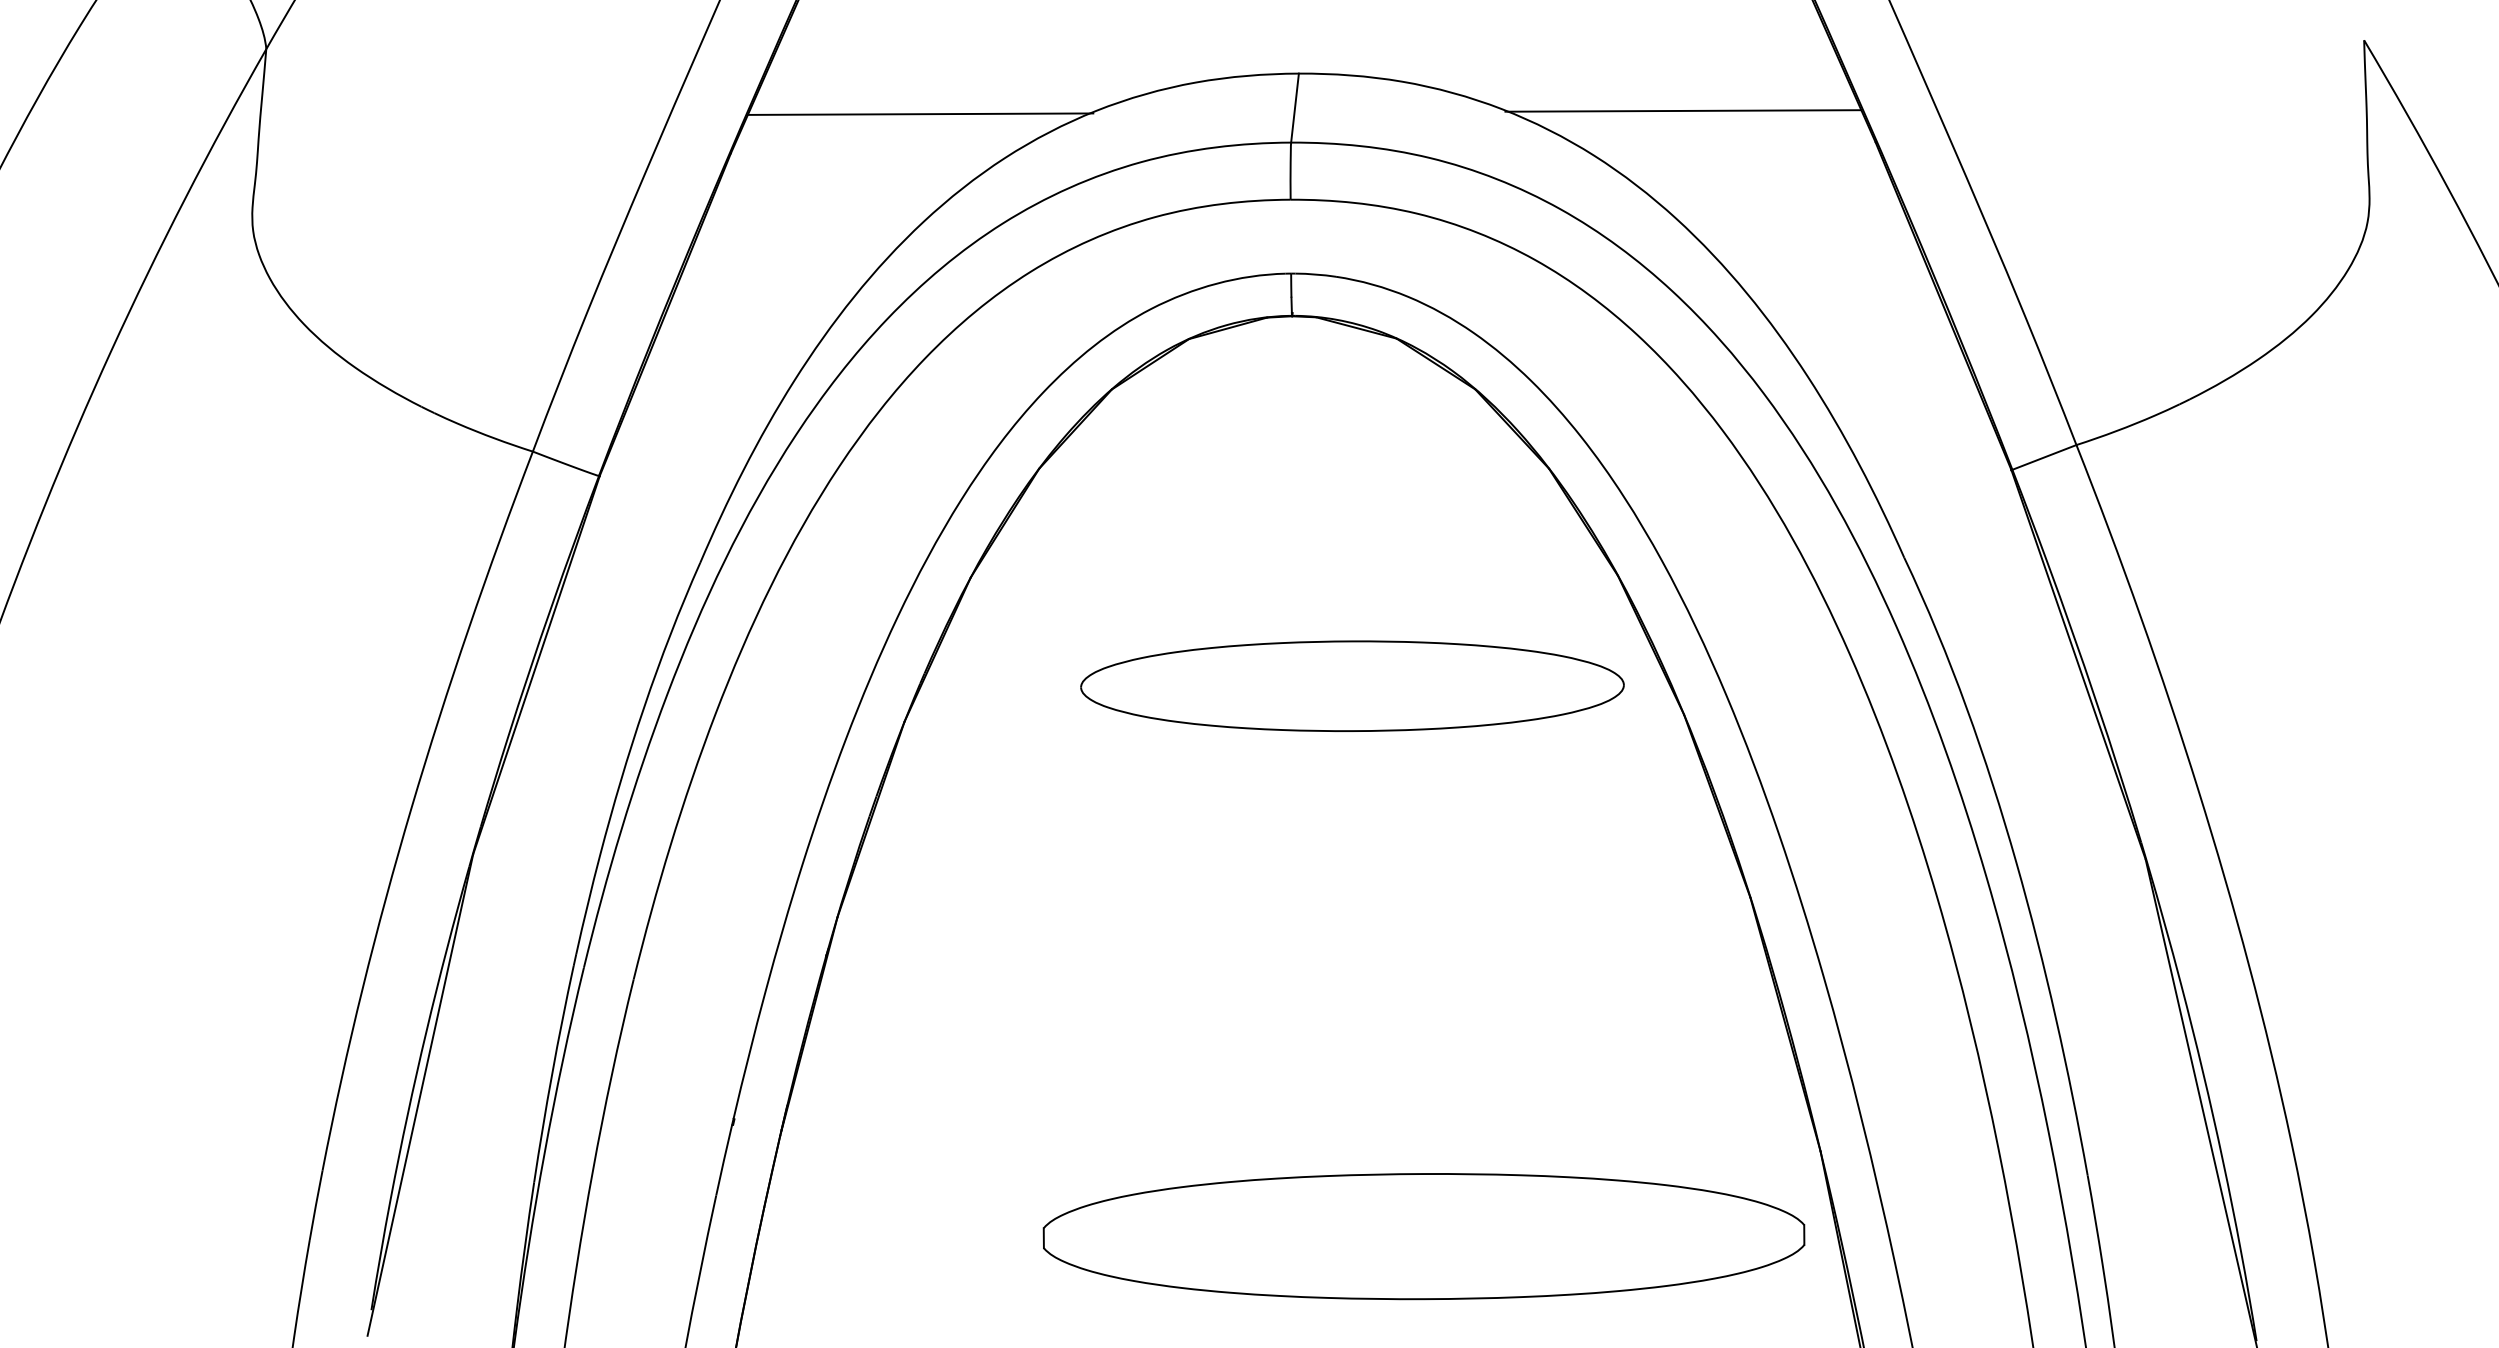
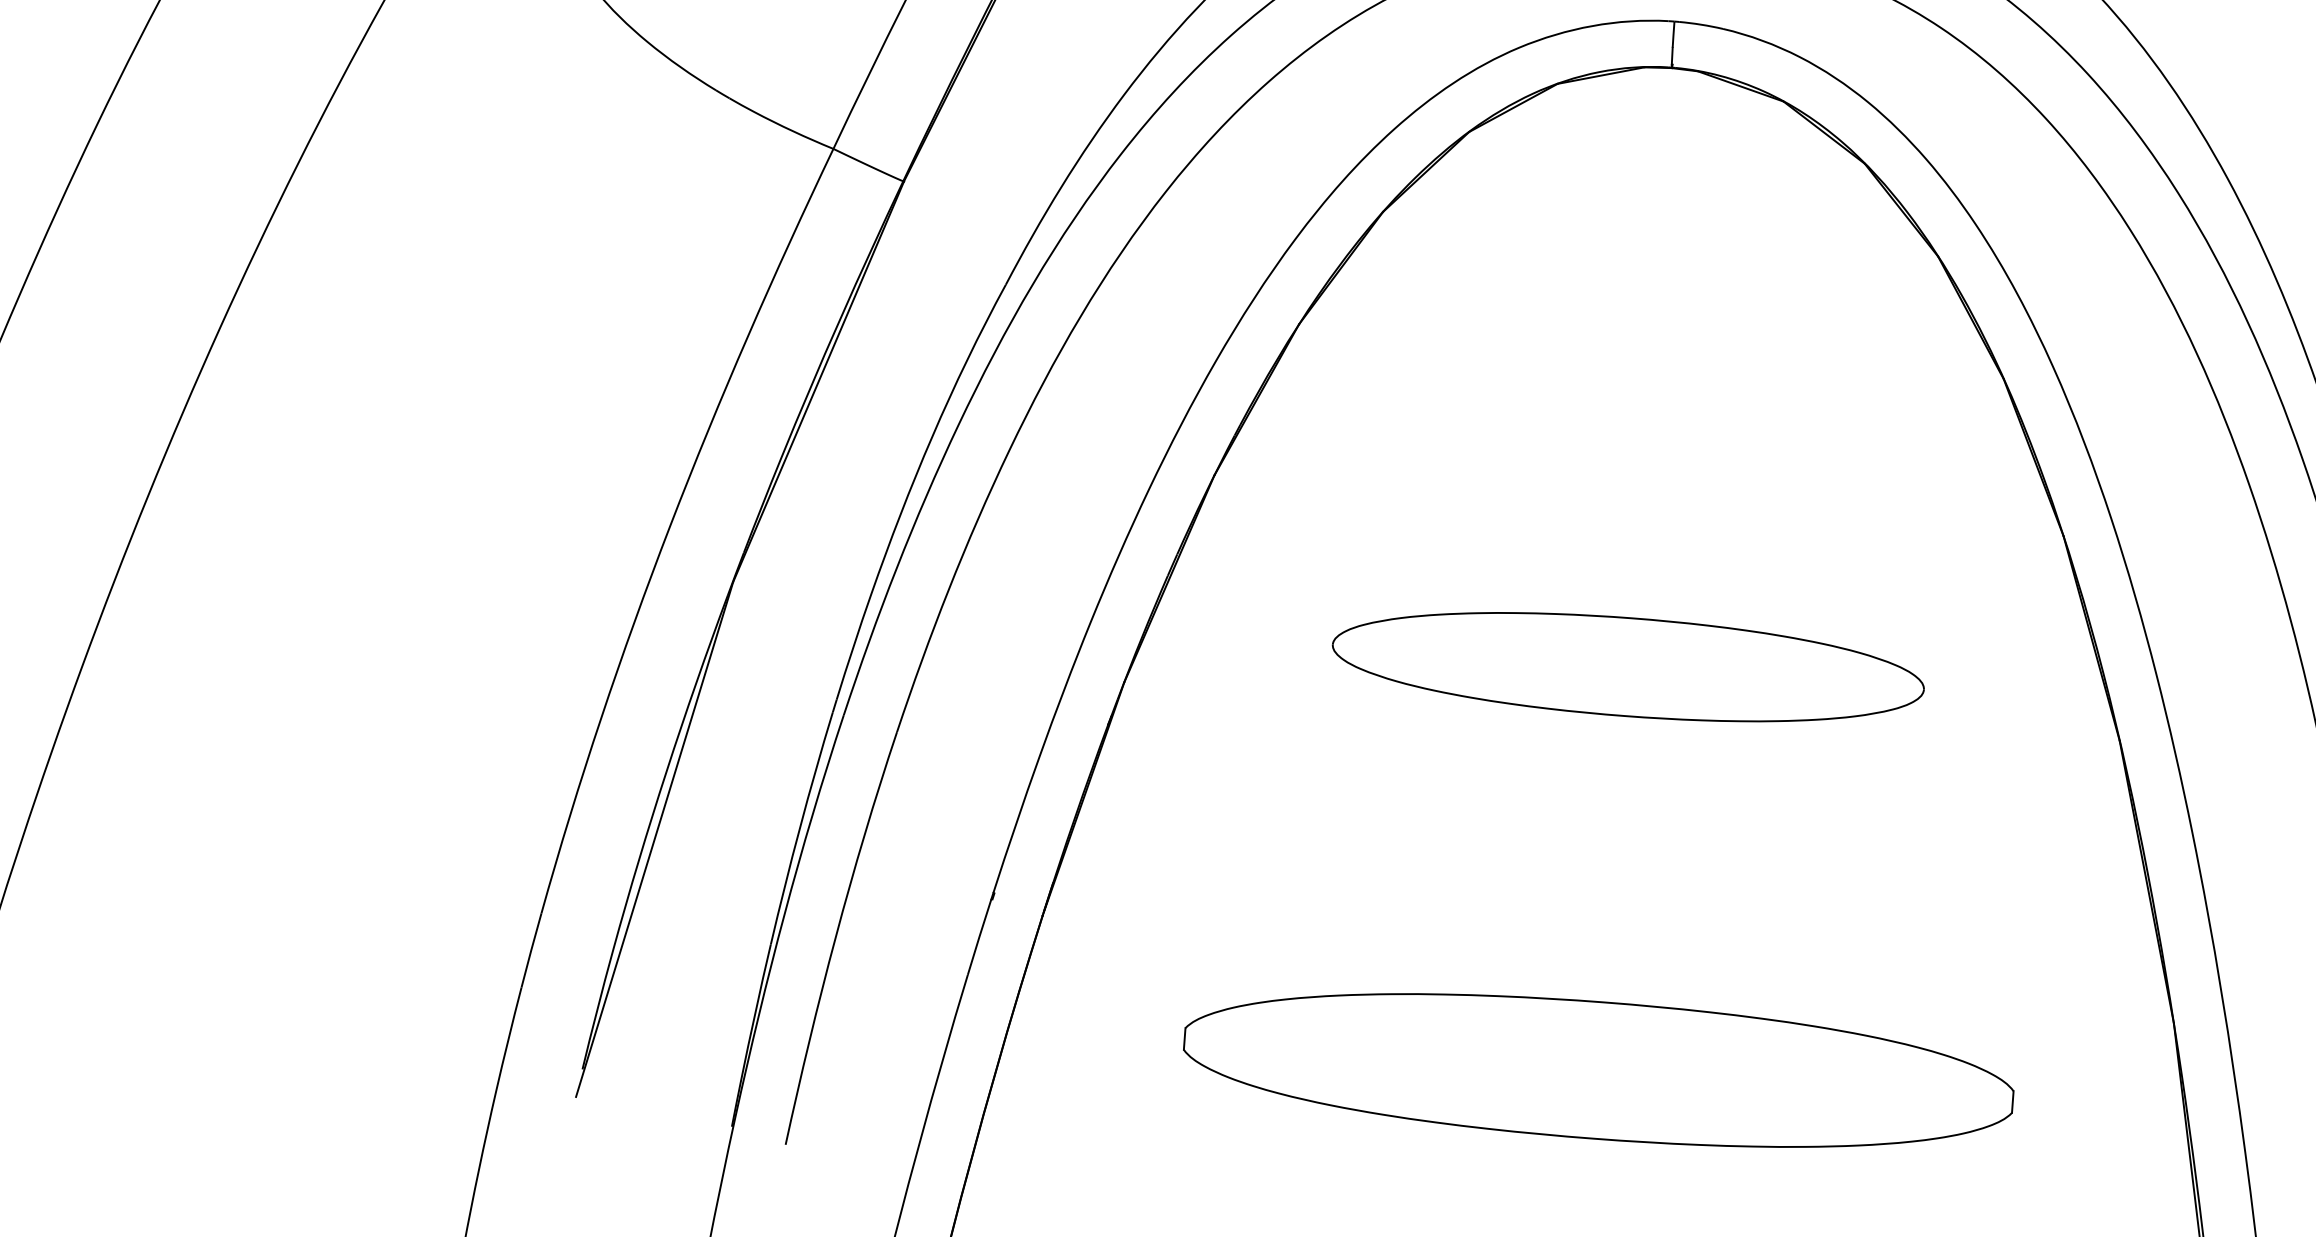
part: (1352, 685) -> (1628, 666), moved
part: (1423, 1236) -> (1598, 1070), moved

